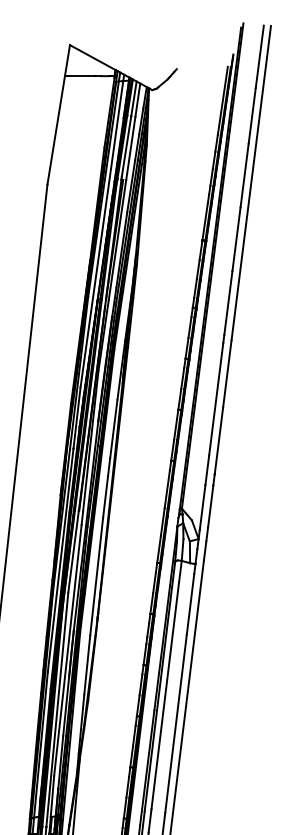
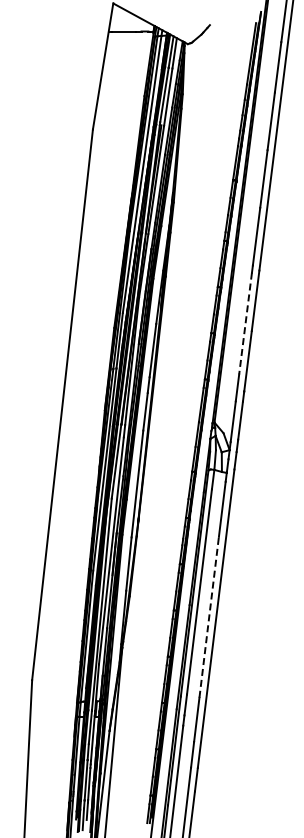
line: (216, 400) -> (245, 324), solid -> dashed
line: (176, 722) -> (209, 616), solid -> dashed

